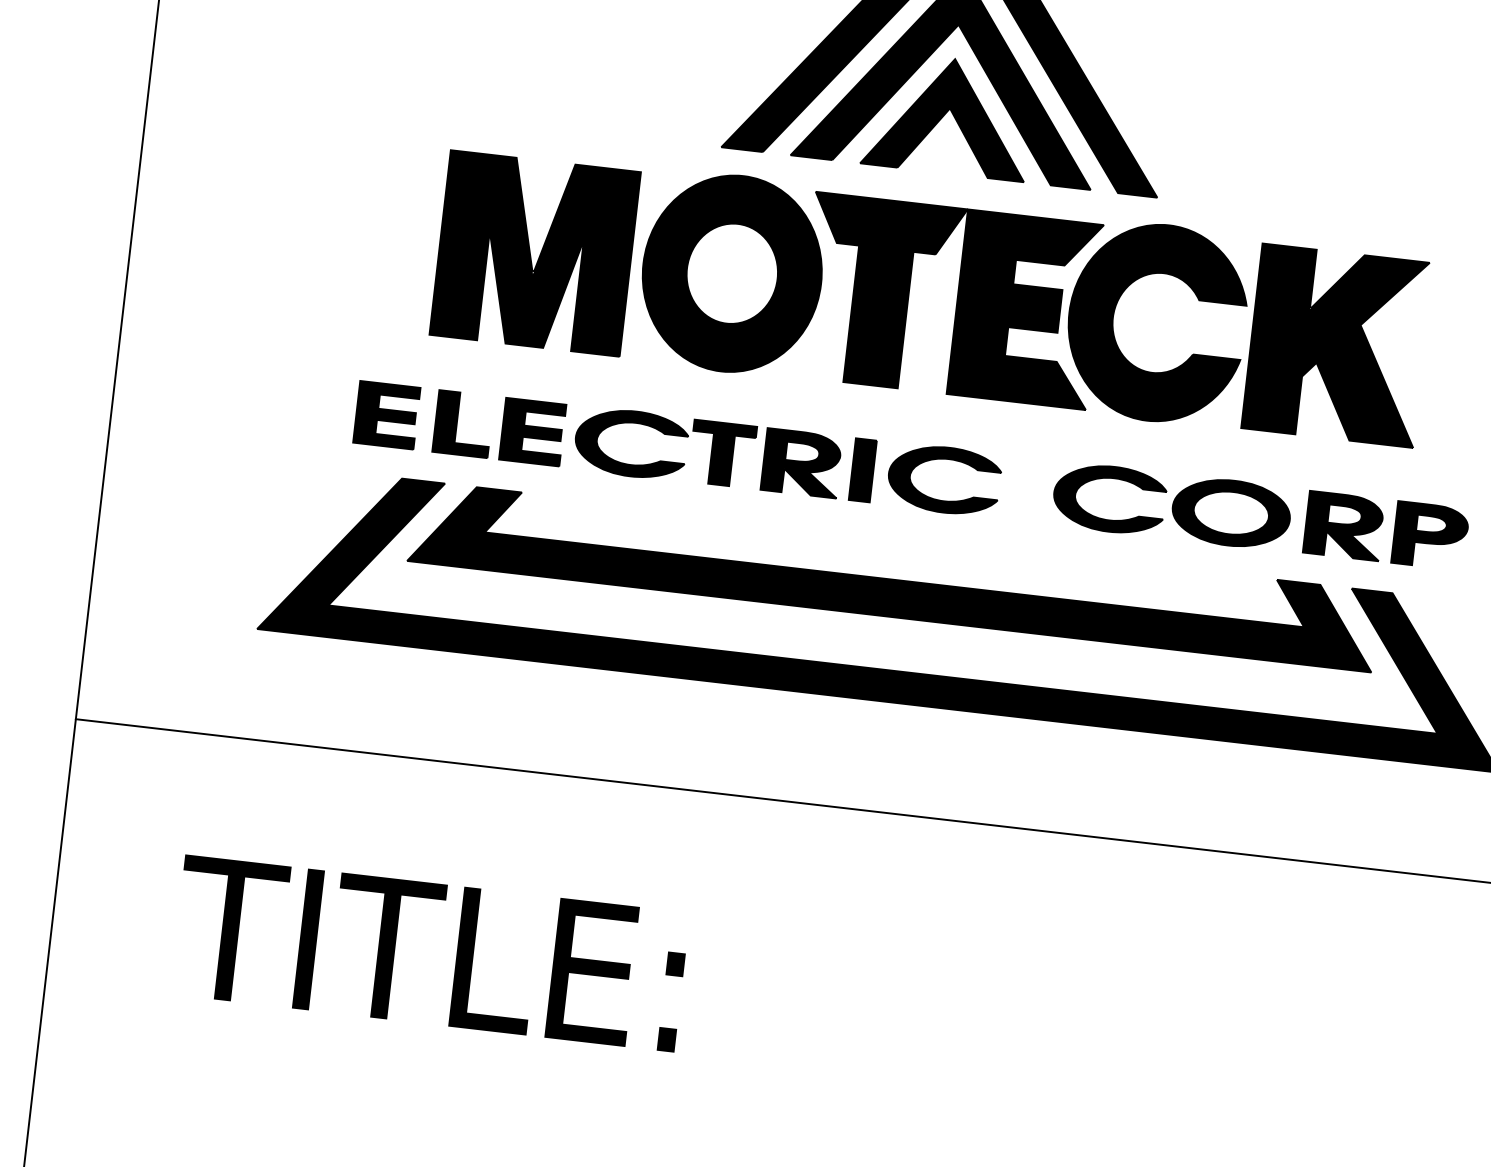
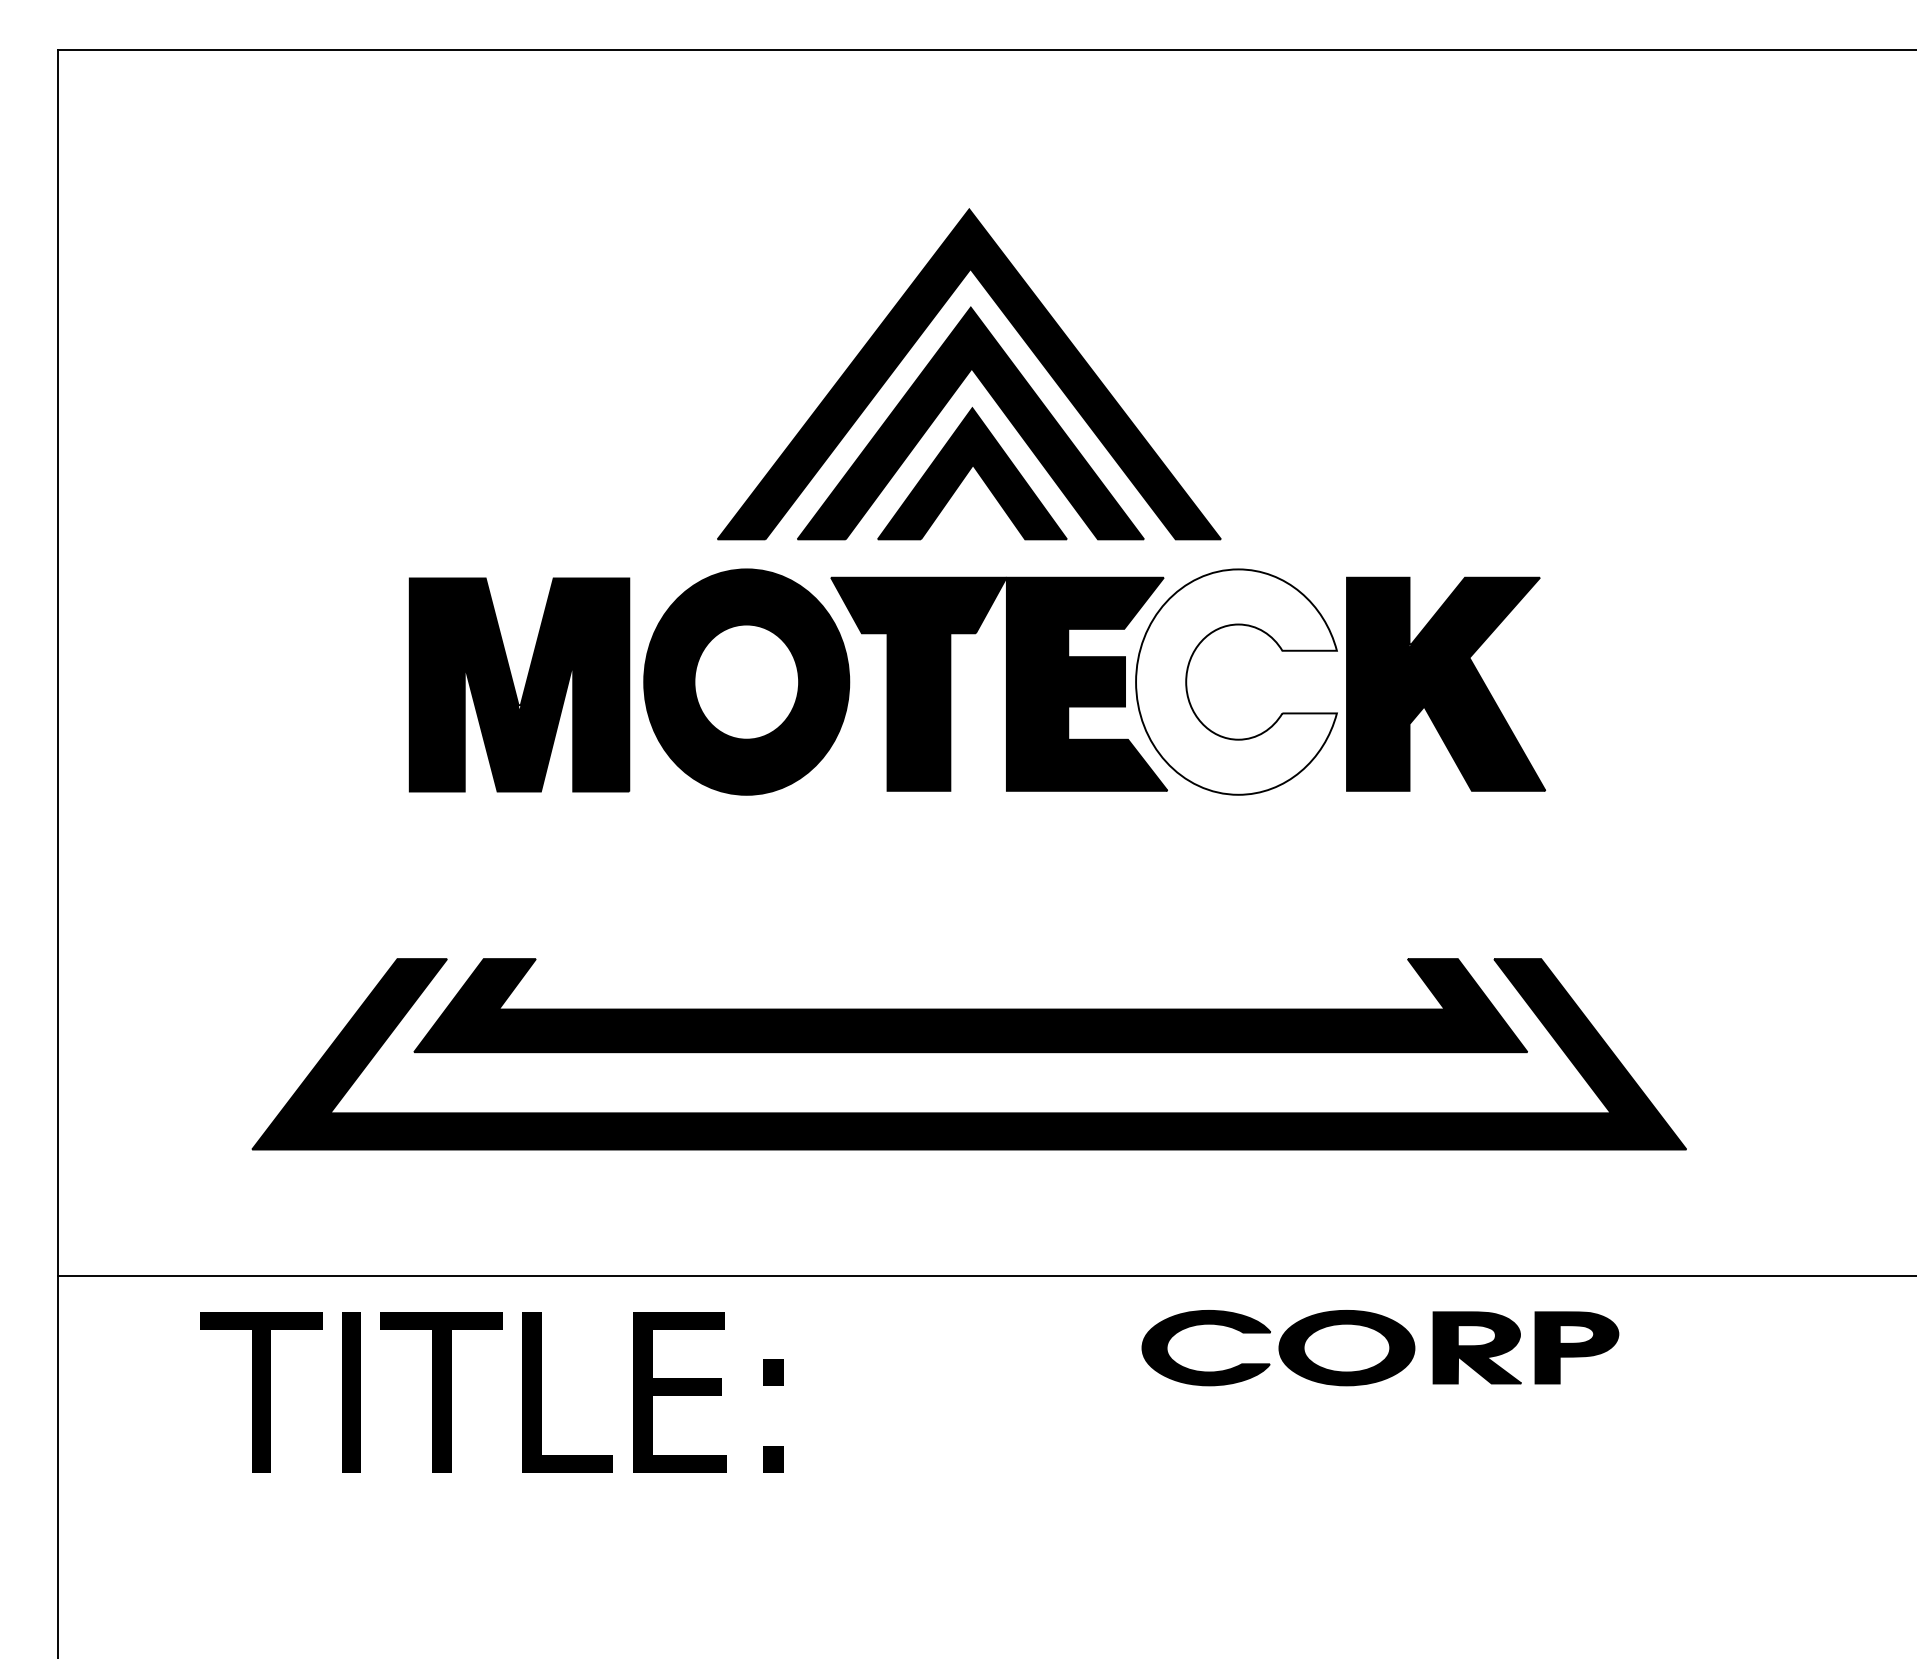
fill: (1156, 322) -> (1236, 681), removed
part: (679, 436) -> (708, 874), removed
part: (1260, 516) -> (1380, 1348), moved
text: (429, 953) -> (491, 1392), moved

